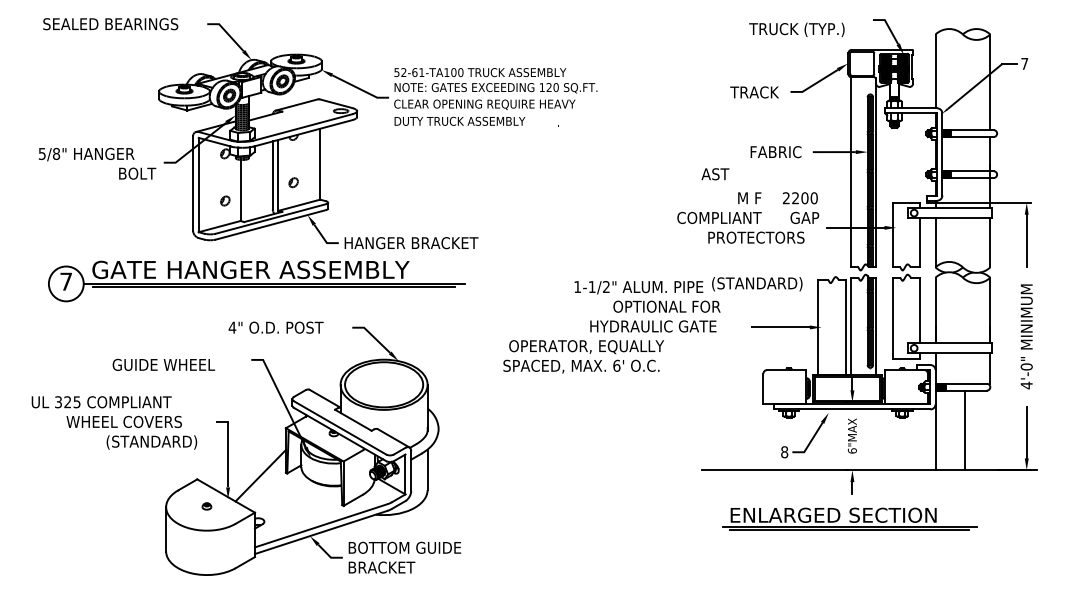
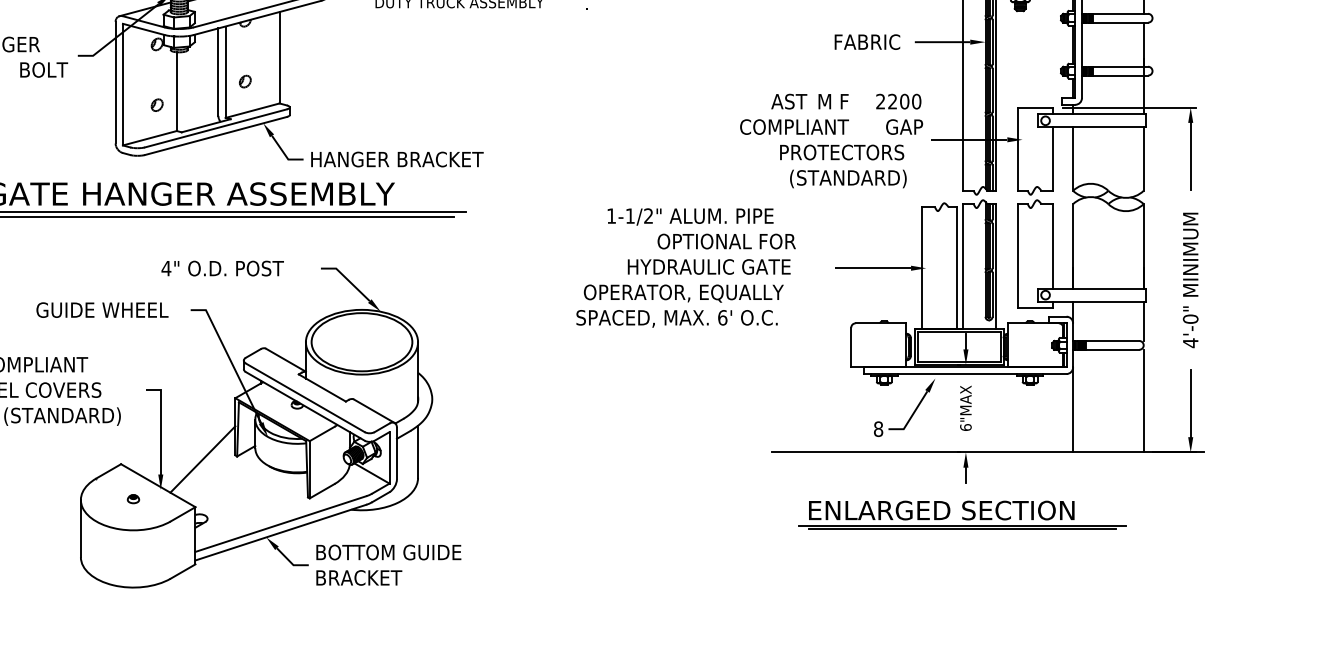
text: (715, 174) -> (789, 101), moved
text: (757, 284) -> (848, 179), moved
text: (583, 356) -> (679, 305), moved
text: (163, 364) -> (101, 309), moved
line: (965, 430) -> (1143, 401), moved

